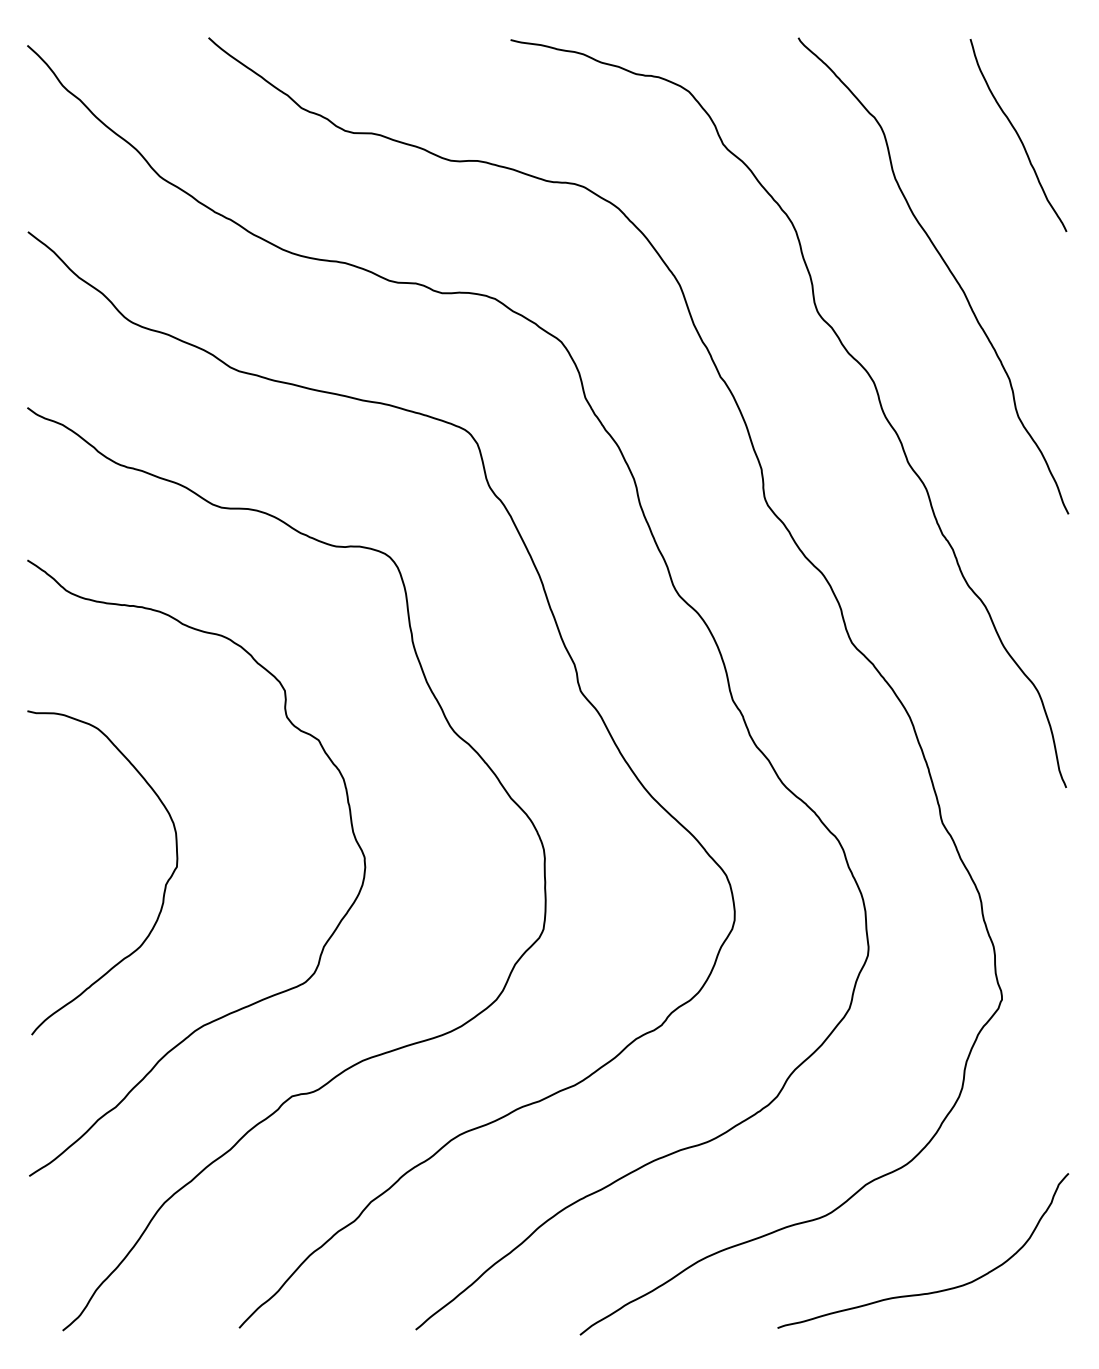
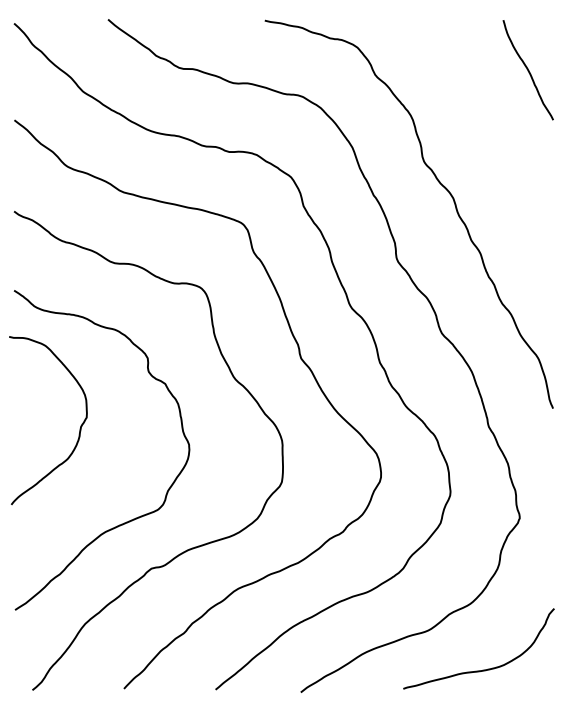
curve: (945, 267) -> (490, 138), removed
curve: (163, 887) -> (79, 428), moved

